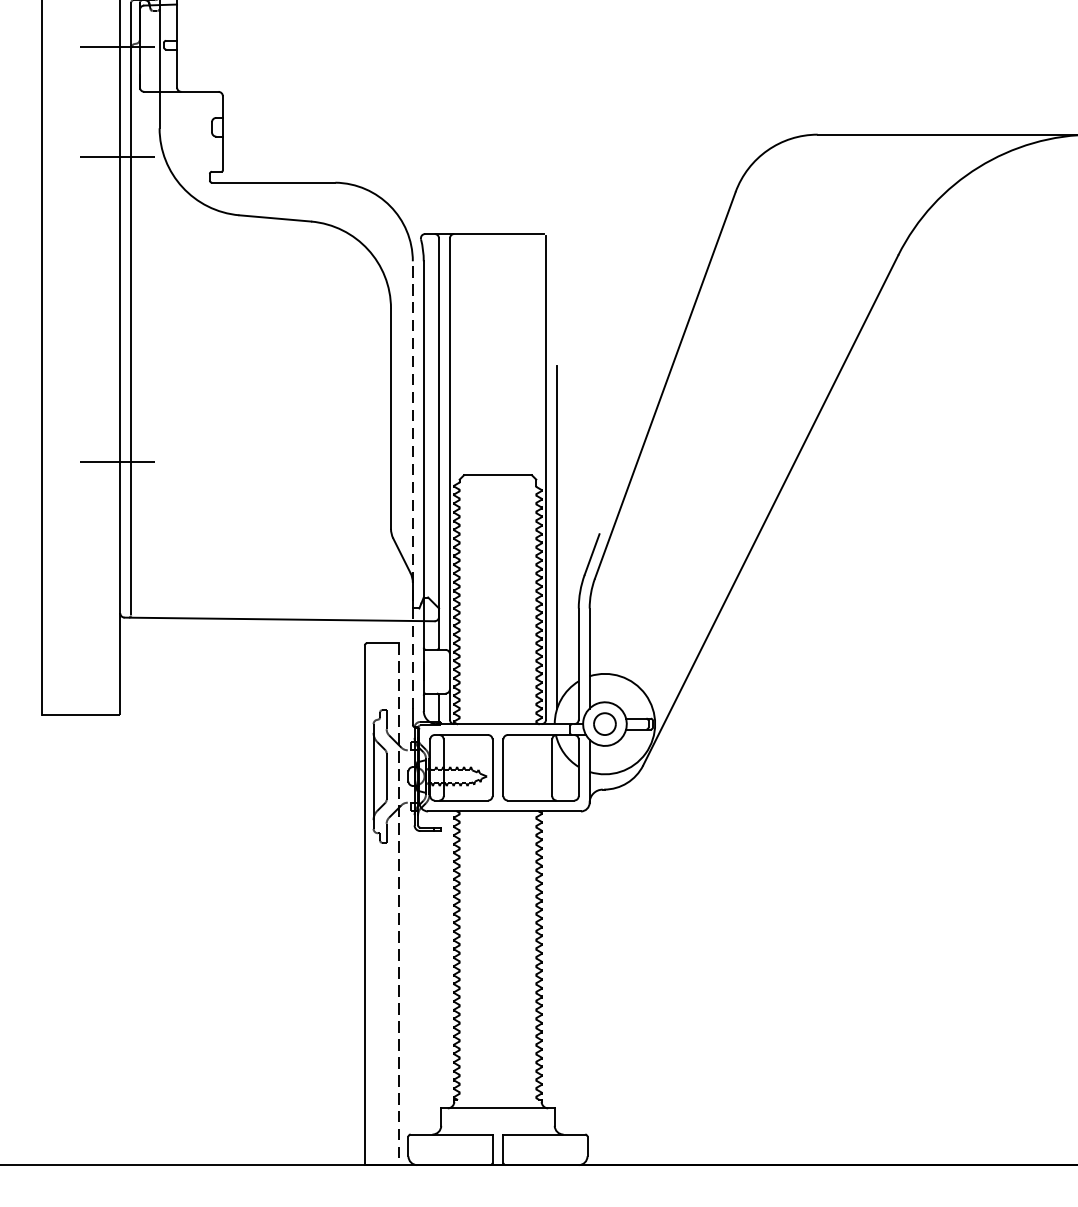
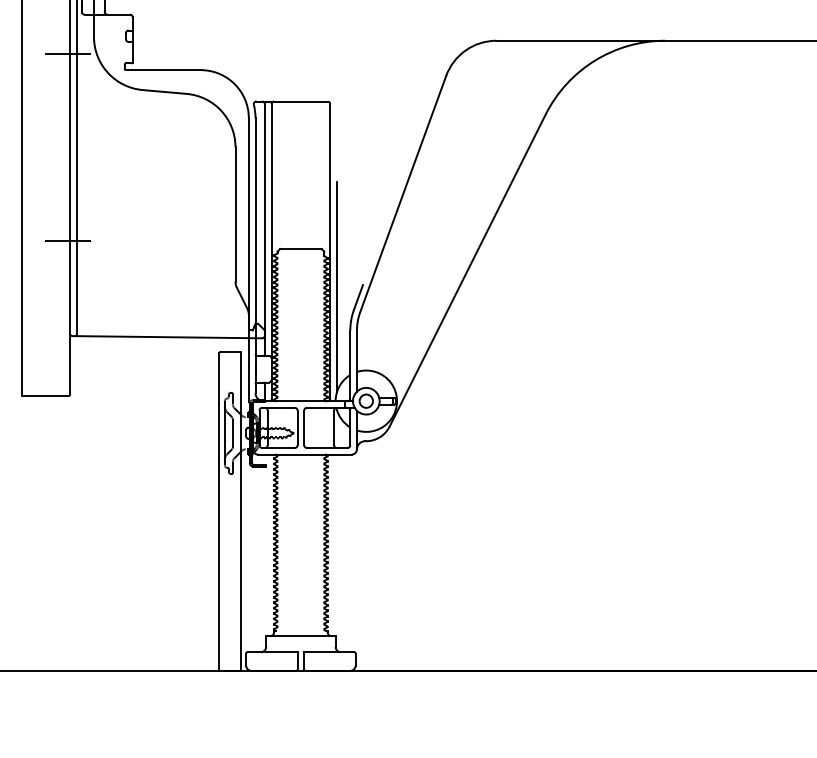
line: (412, 485) -> (248, 255), dashed -> solid
line: (399, 904) -> (240, 511), dashed -> solid

